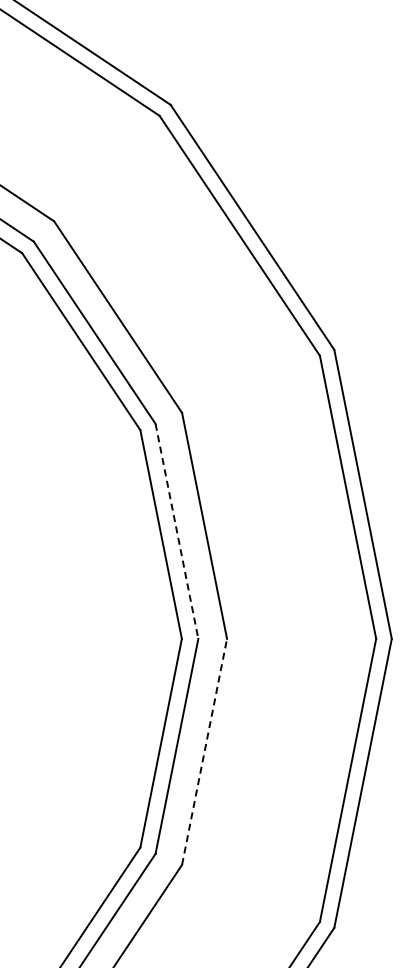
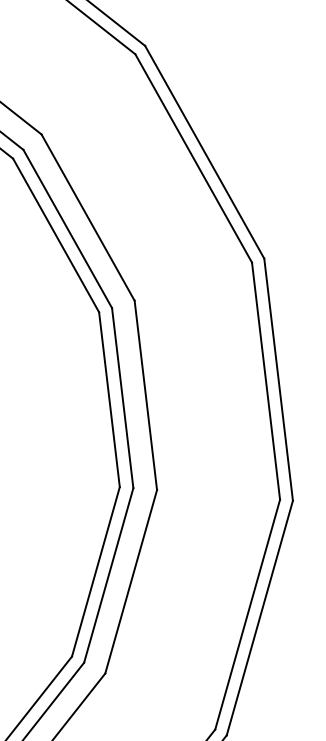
line: (176, 531) -> (122, 398), dashed -> solid
line: (204, 751) -> (131, 581), dashed -> solid

